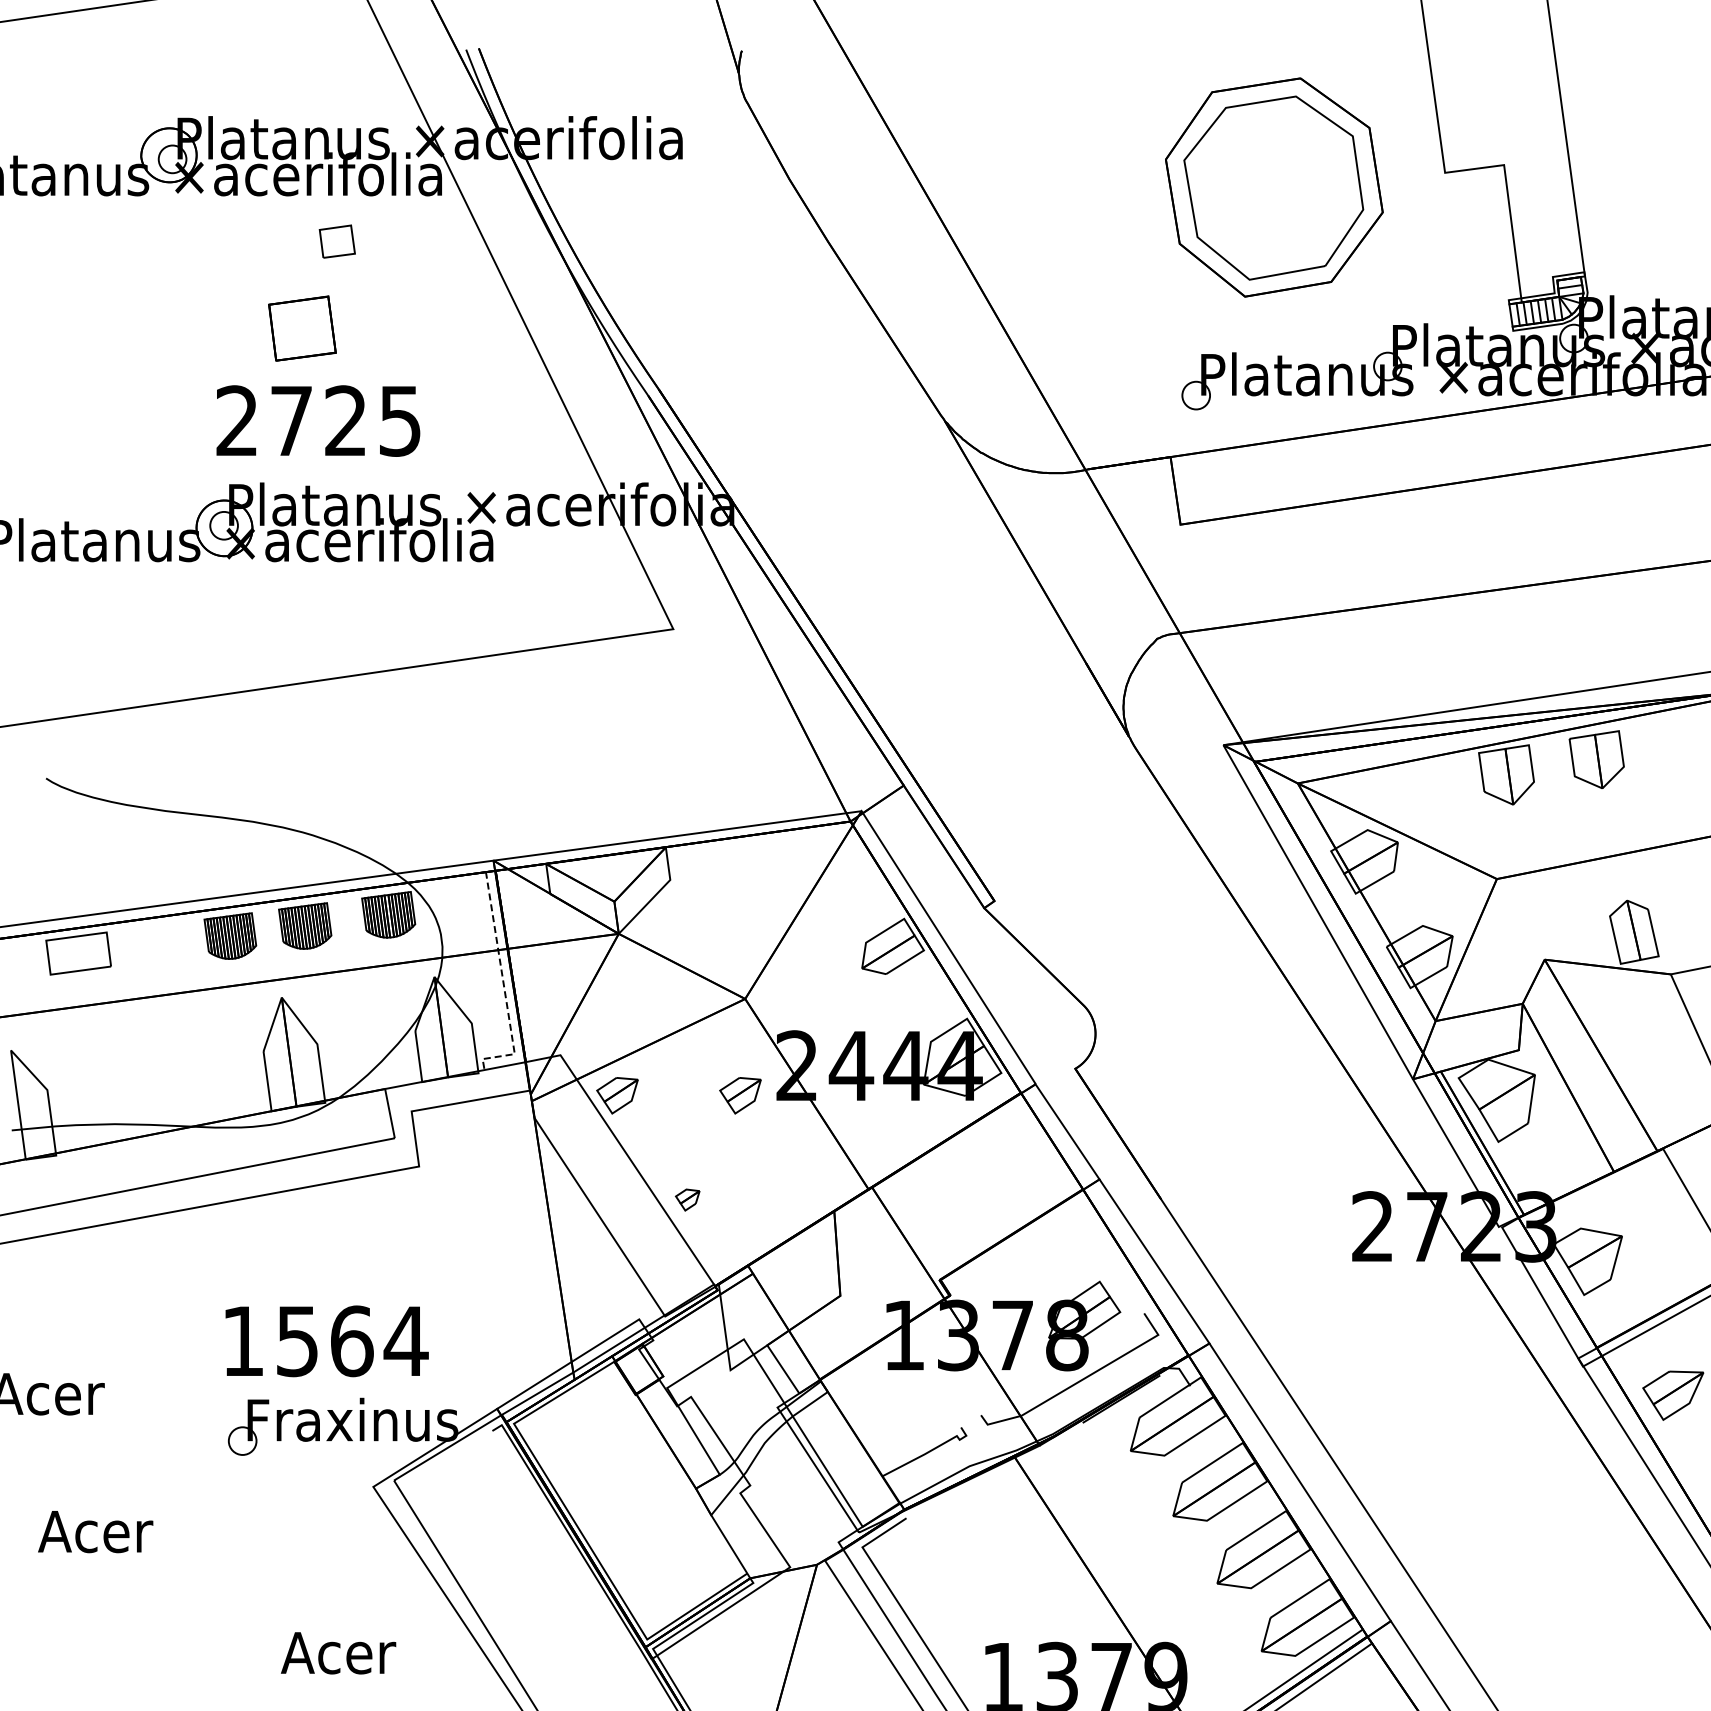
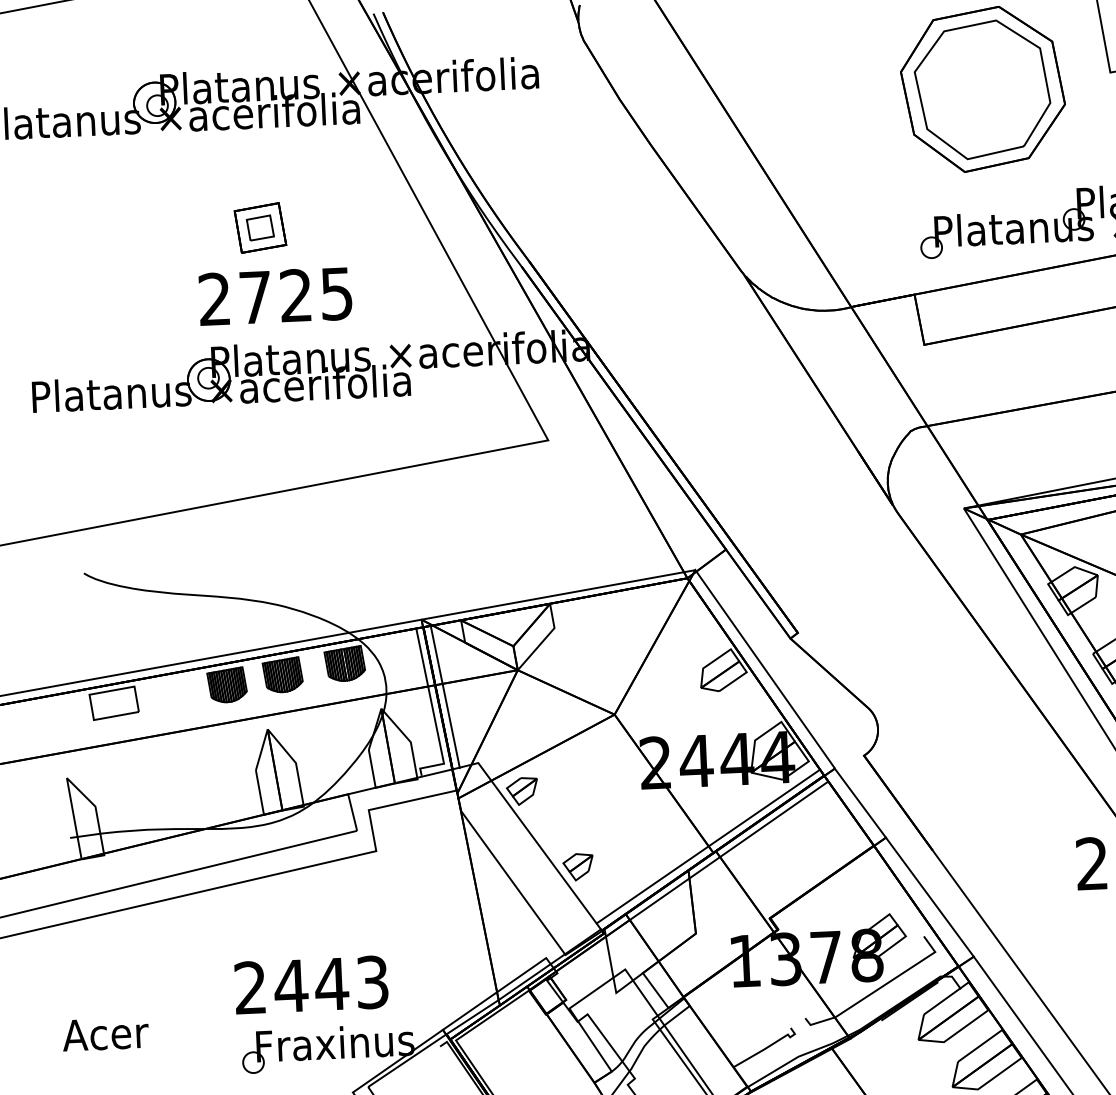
part: (336, 241) -> (259, 227), moved
line: (520, 964) -> (445, 696), added
line: (503, 985) -> (433, 712), dashed -> solid
part: (740, 1095) -> (614, 787), removed
line: (861, 1180) -> (707, 846), added
line: (889, 1187) -> (729, 850), added
part: (687, 1199) -> (578, 866), size x1.67
text: (325, 1341) -> (312, 985), 1564 -> 2443

